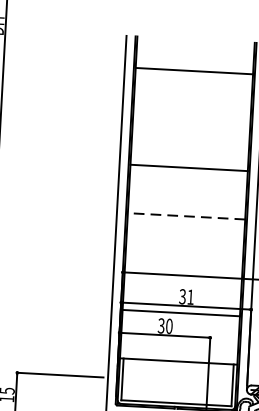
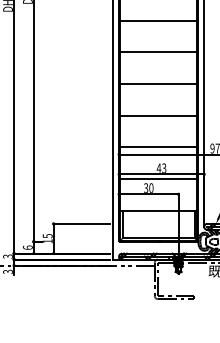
line: (191, 119) -> (158, 52), added
line: (186, 215) -> (158, 115), dashed -> solid
line: (183, 264) -> (158, 147), added
text: (186, 295) -> (161, 167), 31 -> 43

